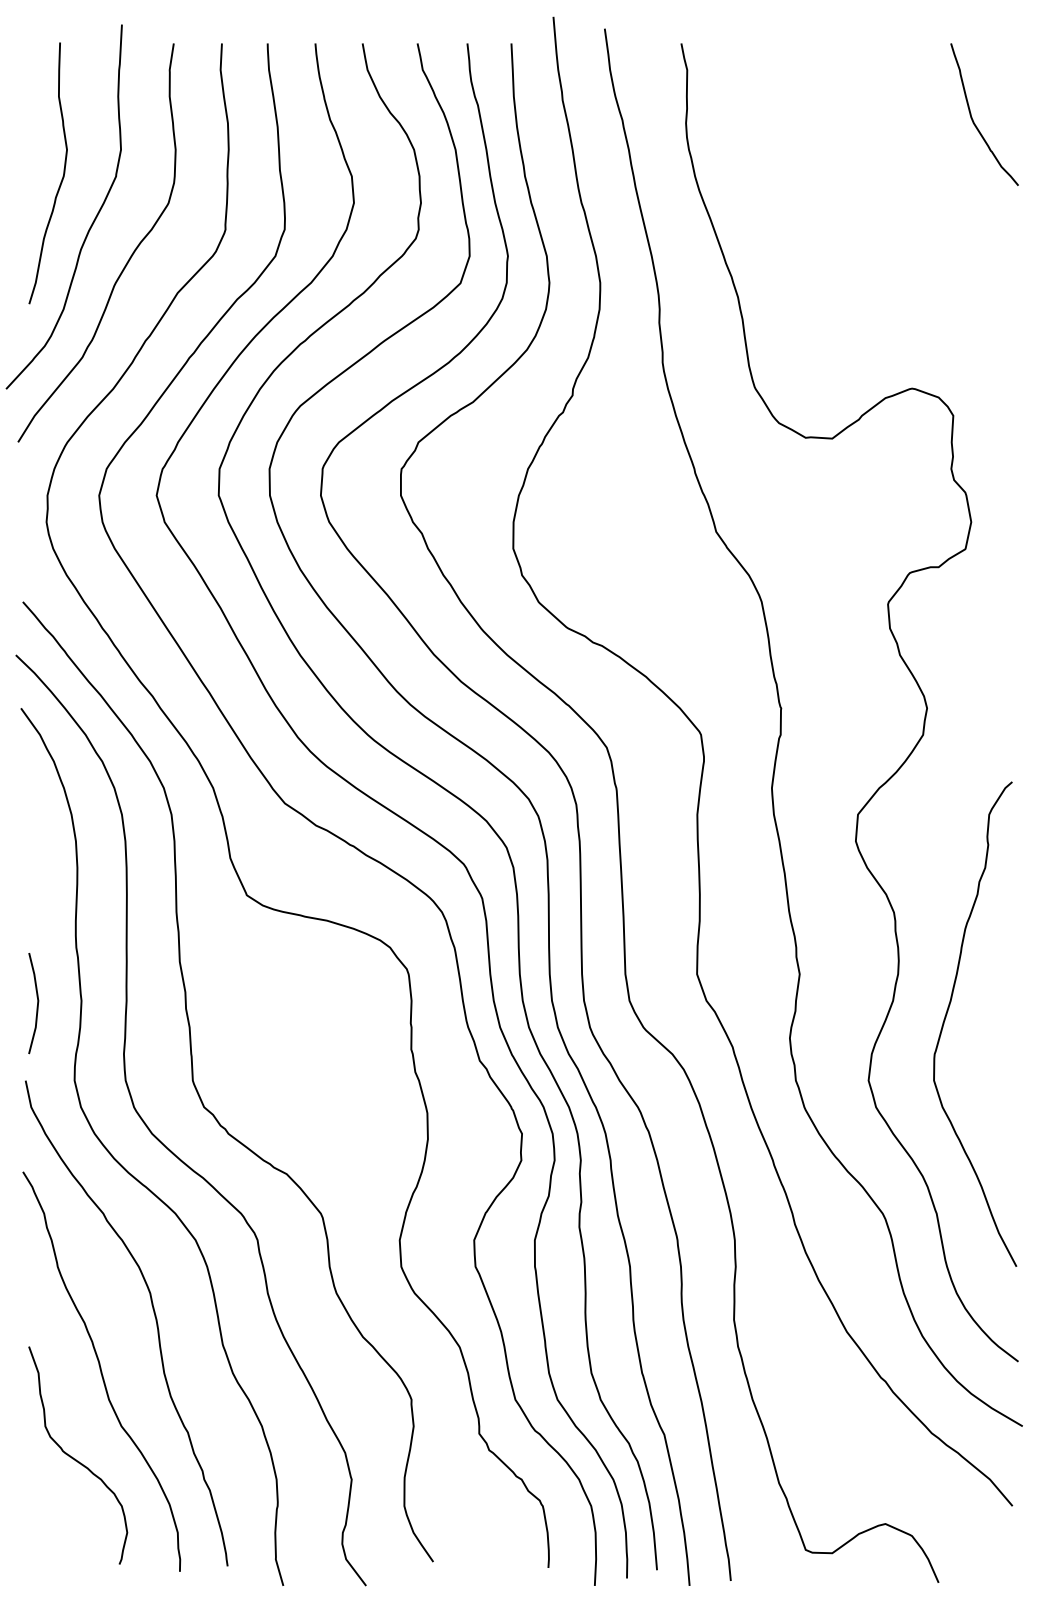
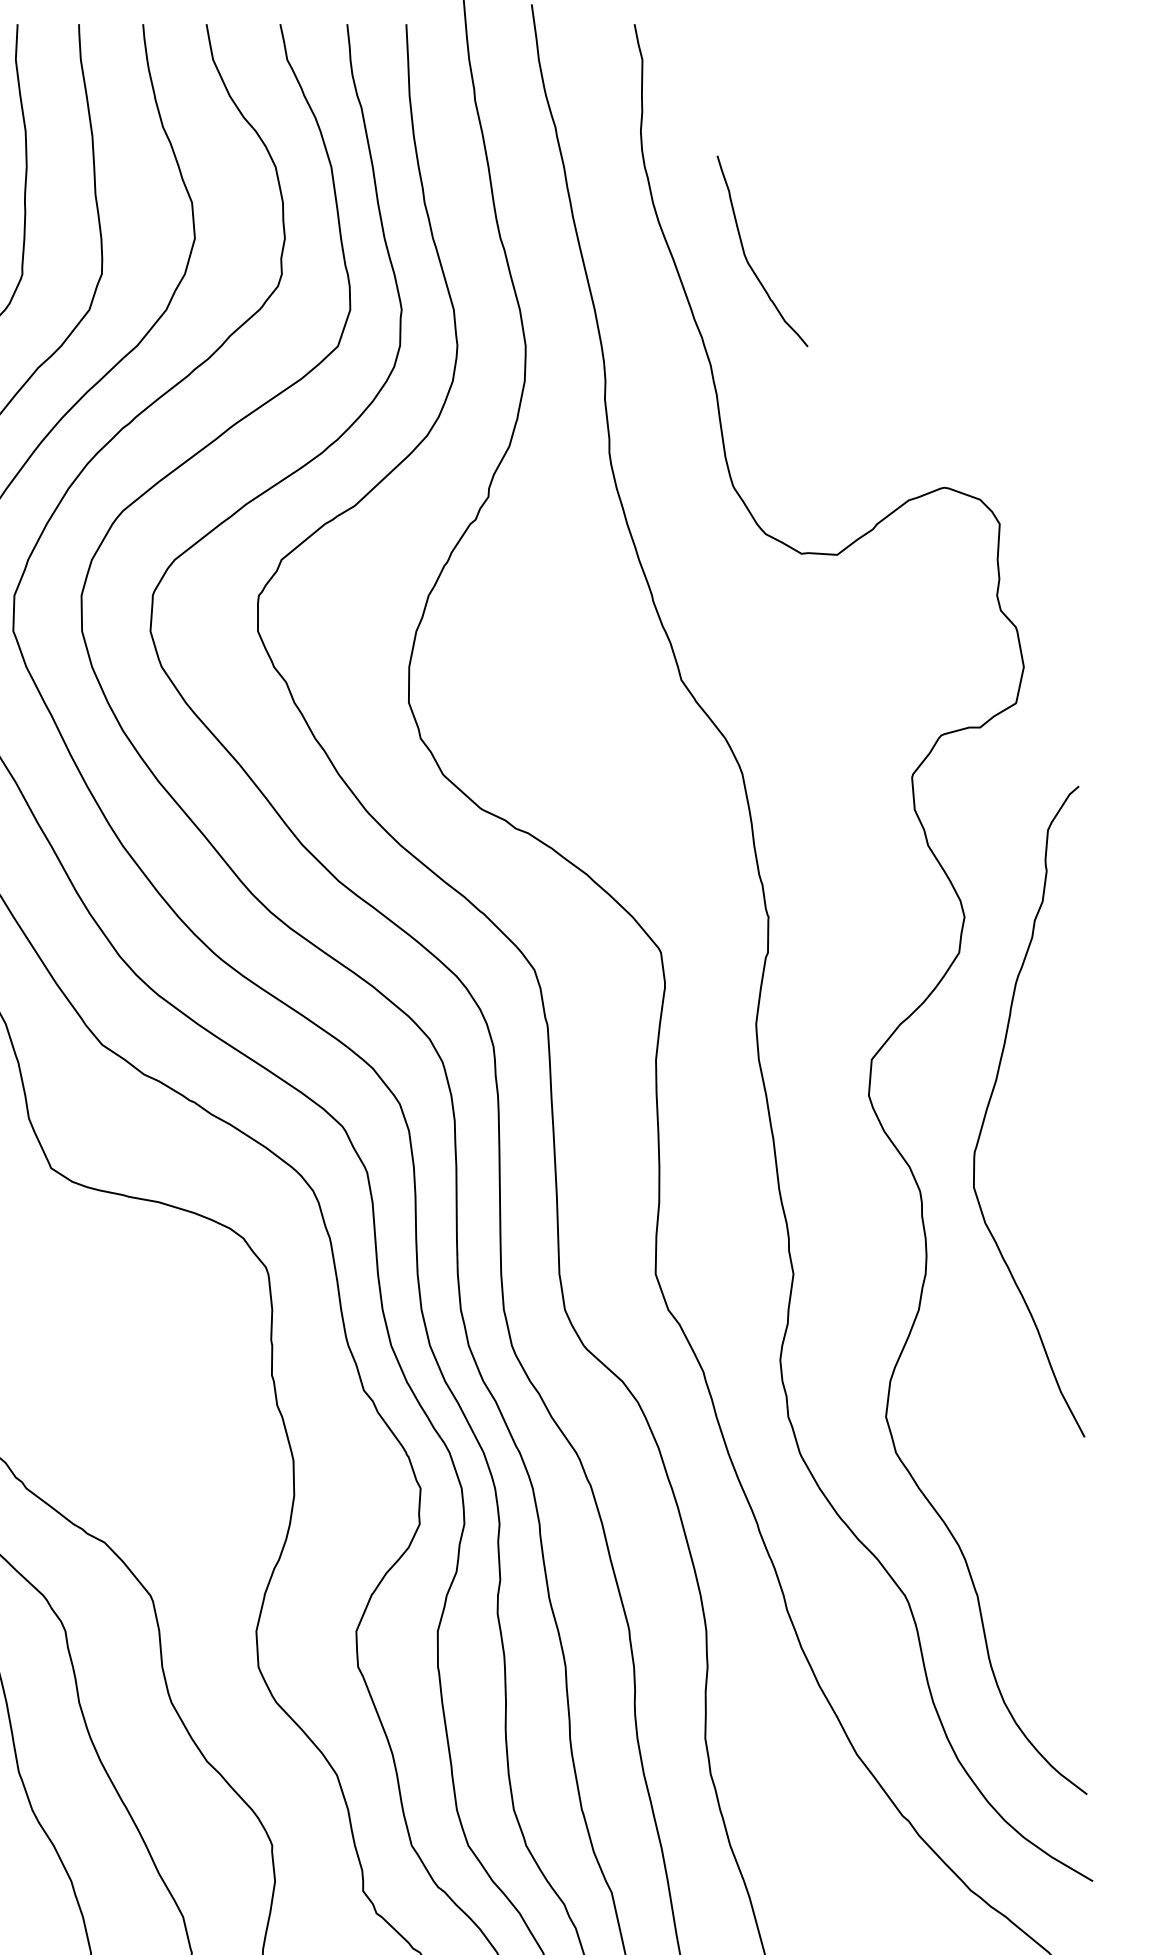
curve: (973, 119) -> (747, 257), moved
curve: (947, 1014) -> (991, 1098), moved

